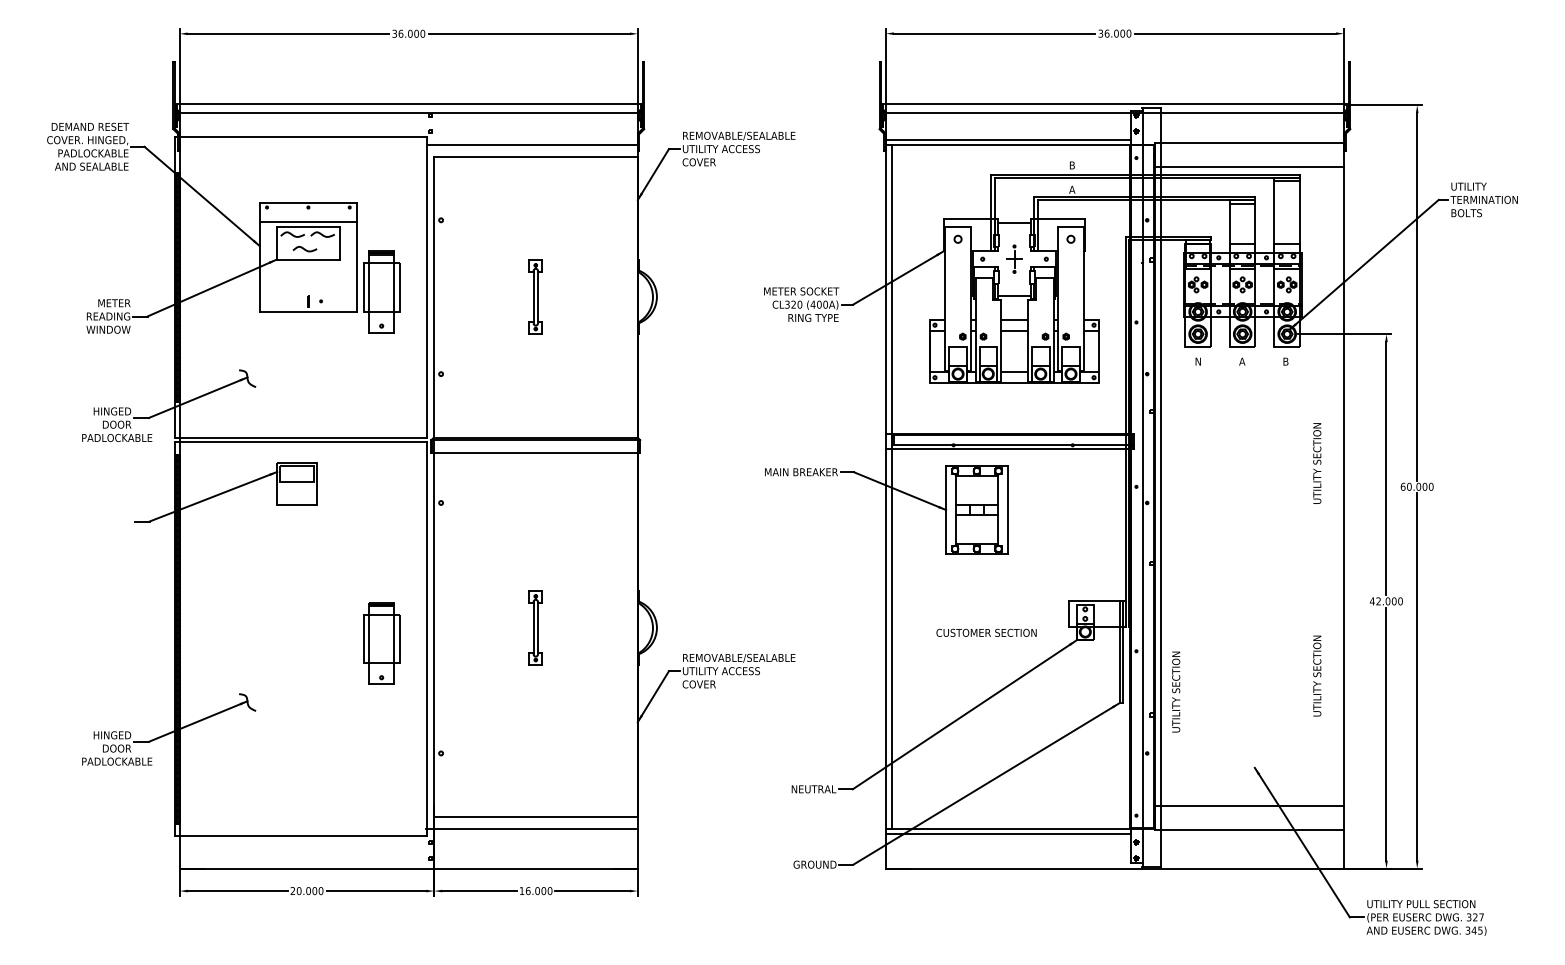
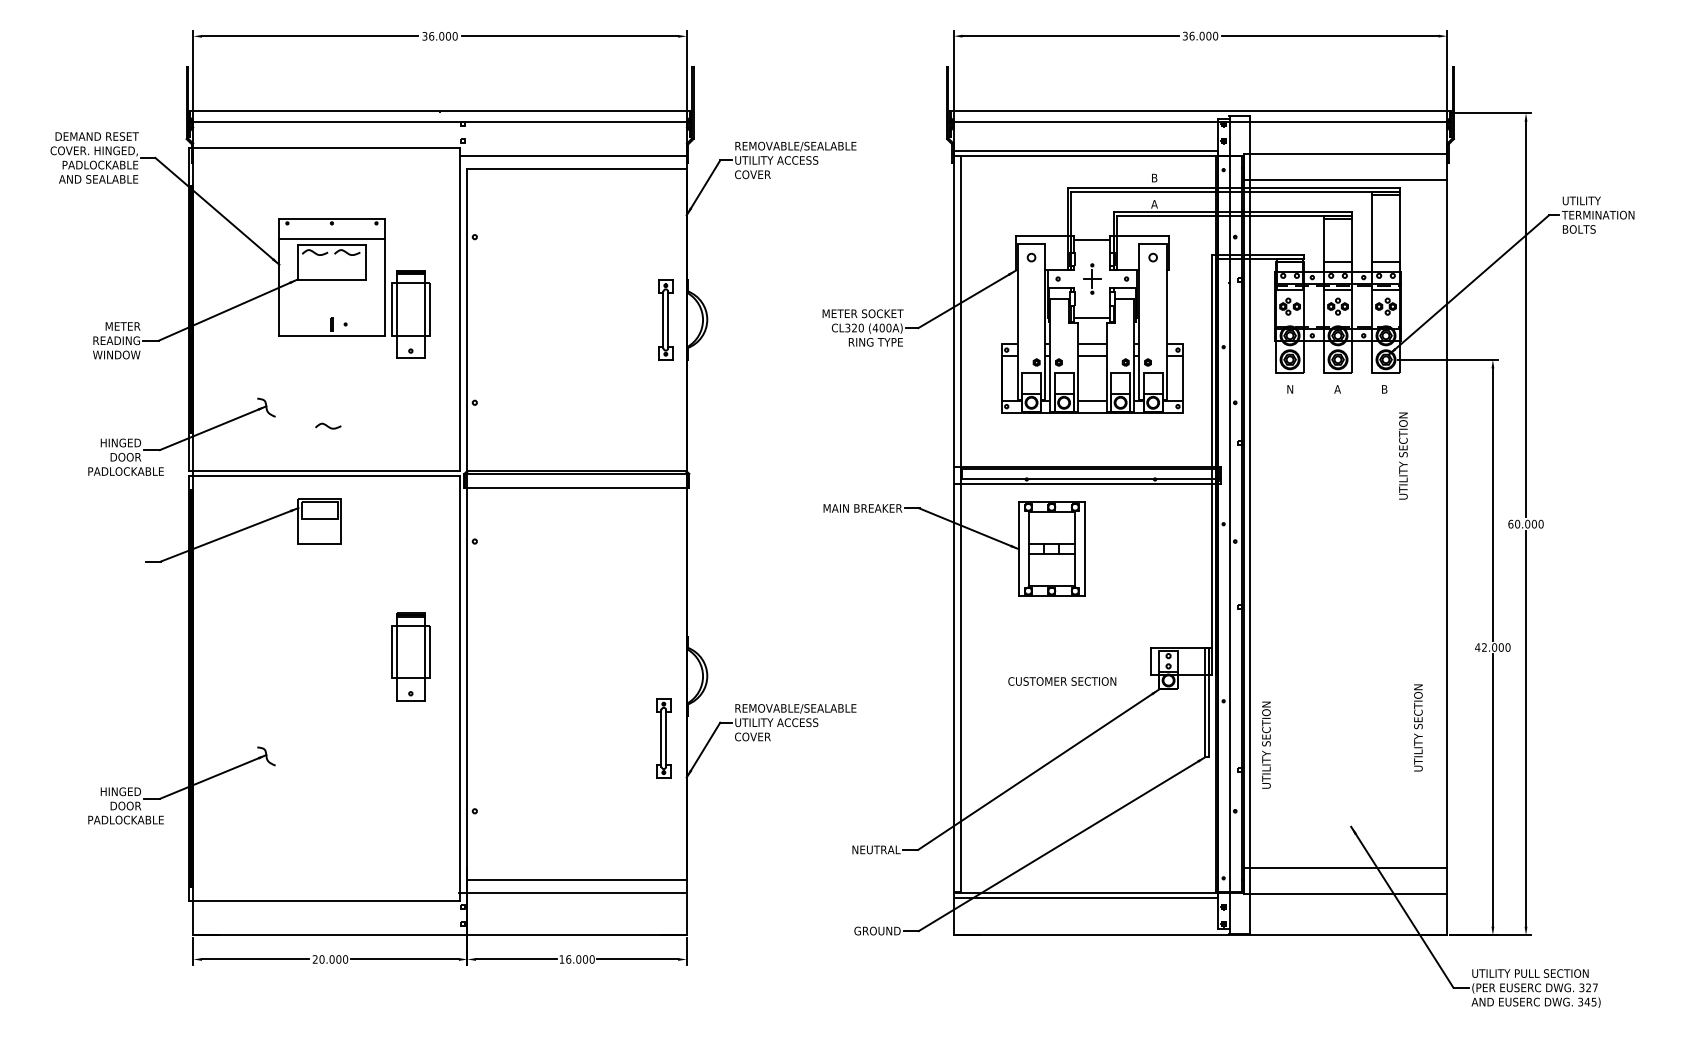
curve: (305, 248) -> (328, 425), moved
part: (535, 296) -> (665, 319), moved
text: (1317, 462) -> (1403, 455), moved
part: (535, 628) -> (663, 738), moved
part: (381, 643) -> (410, 656), moved

